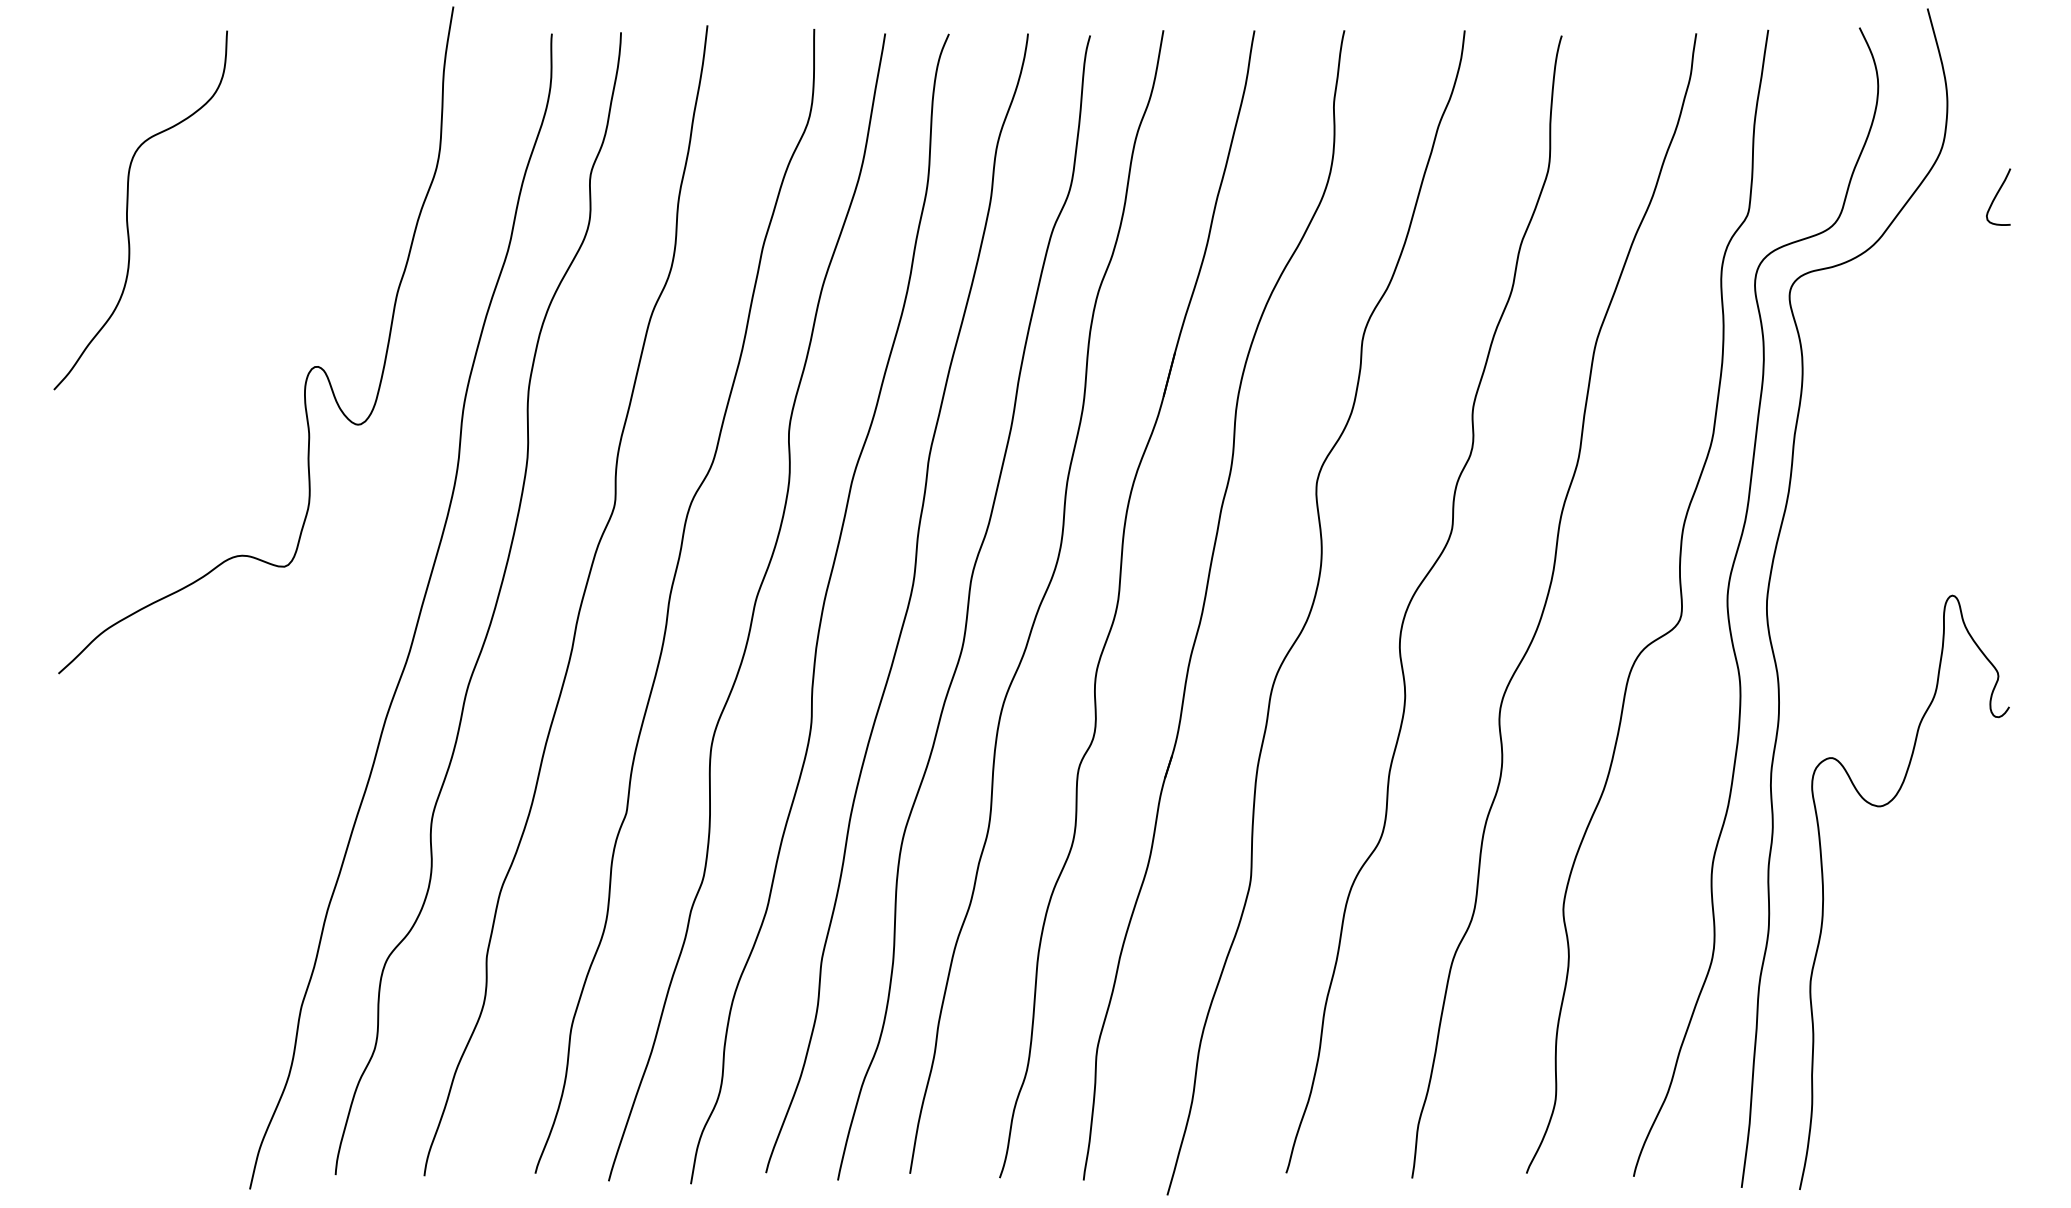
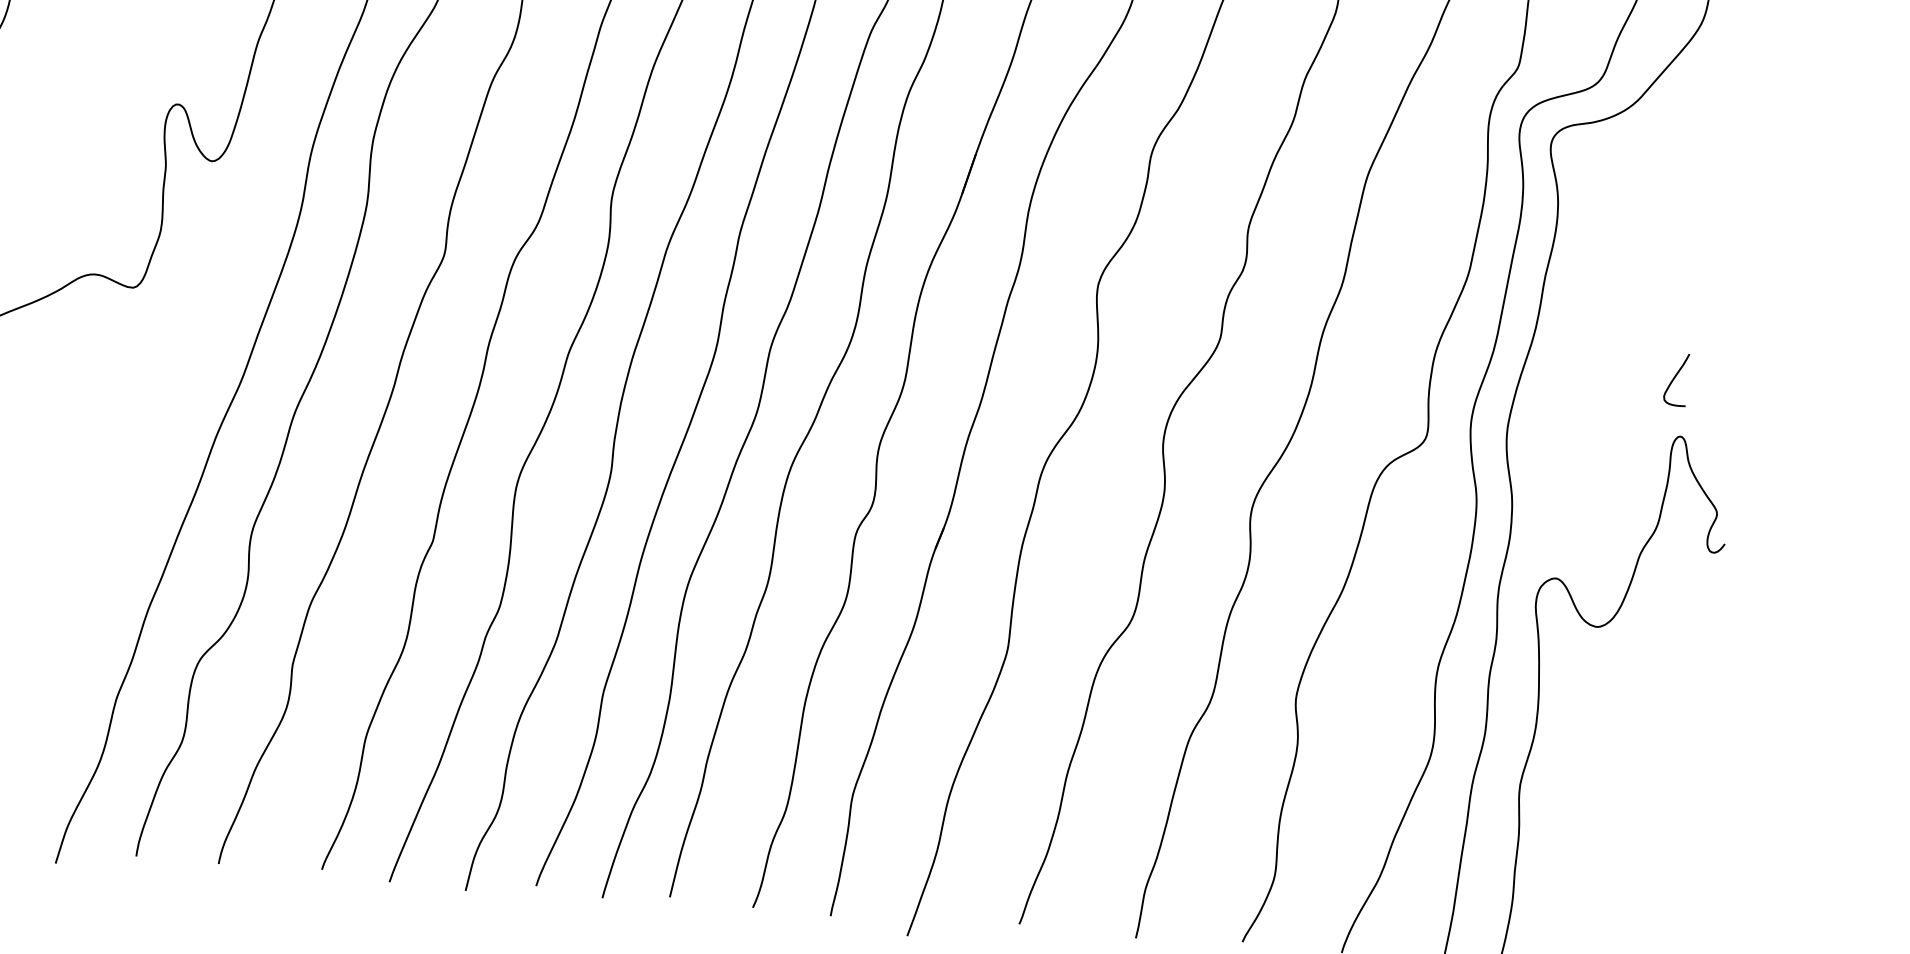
curve: (1997, 195) -> (1675, 378), moved

